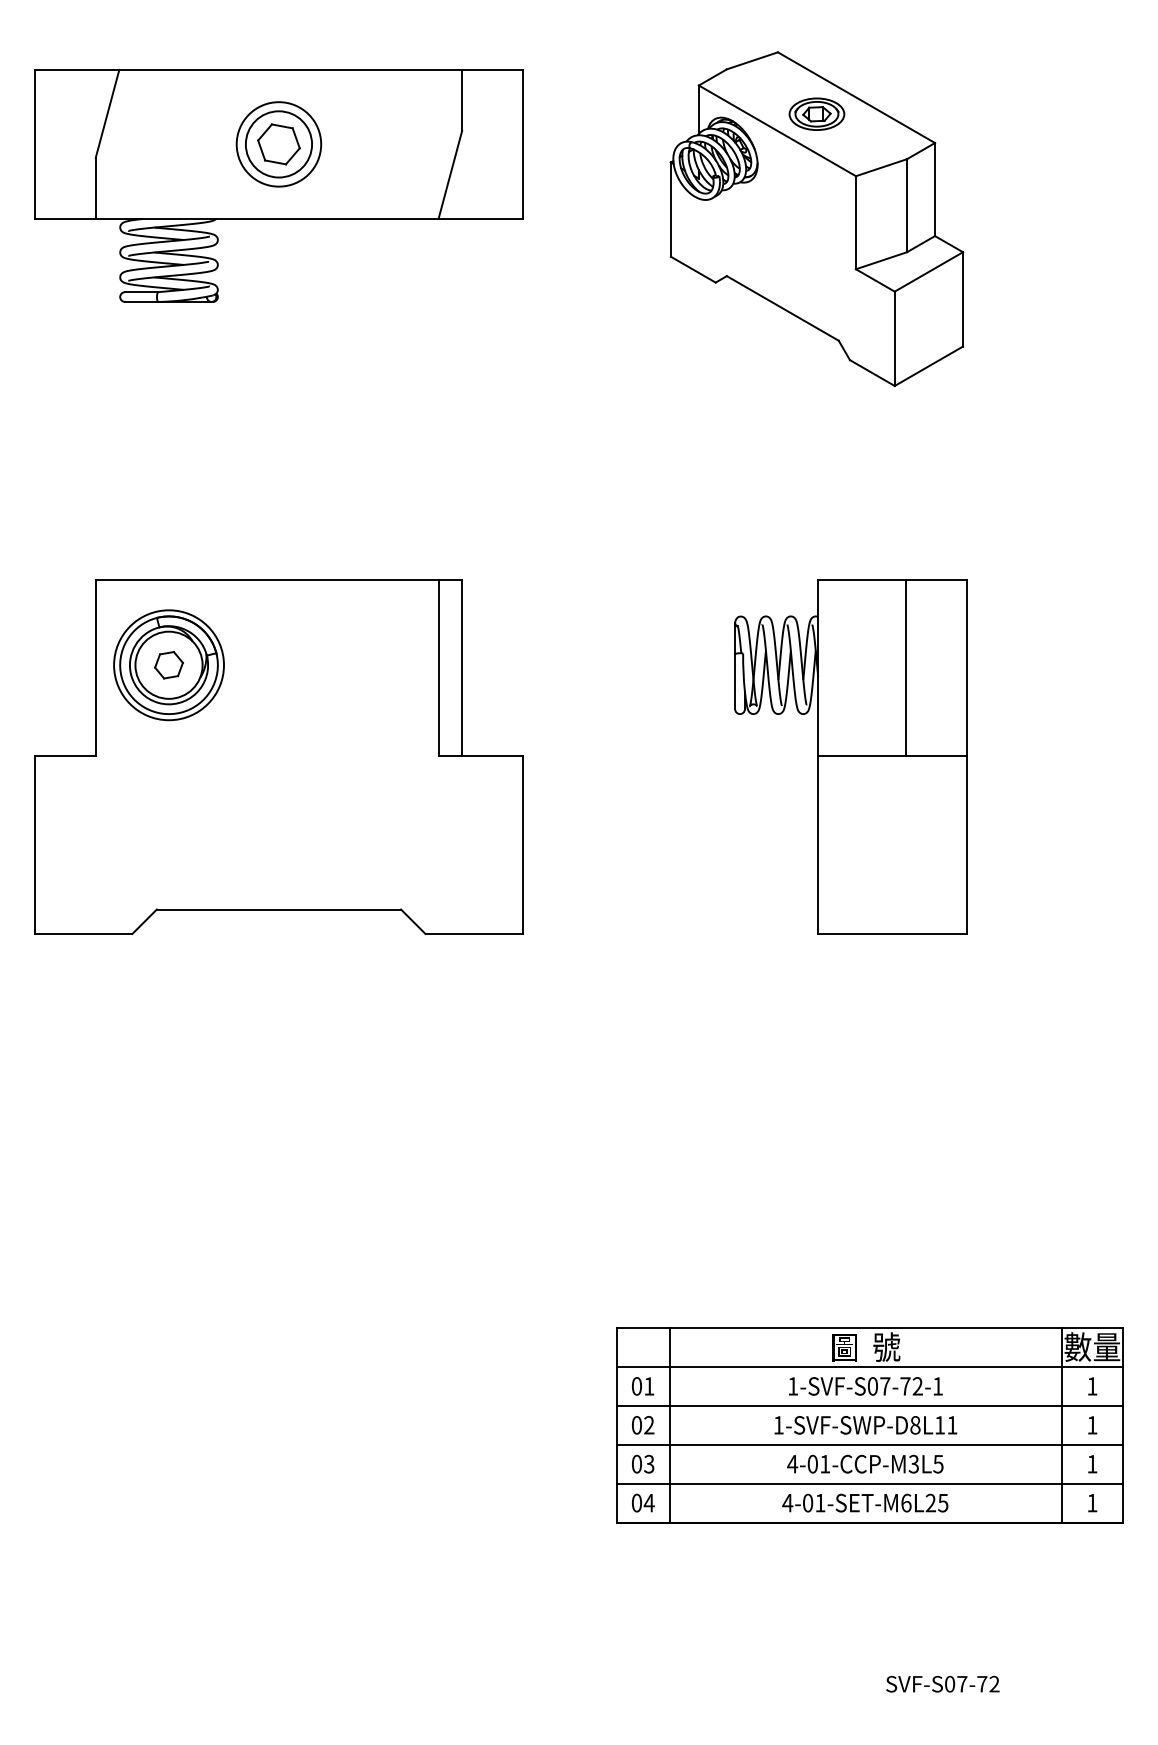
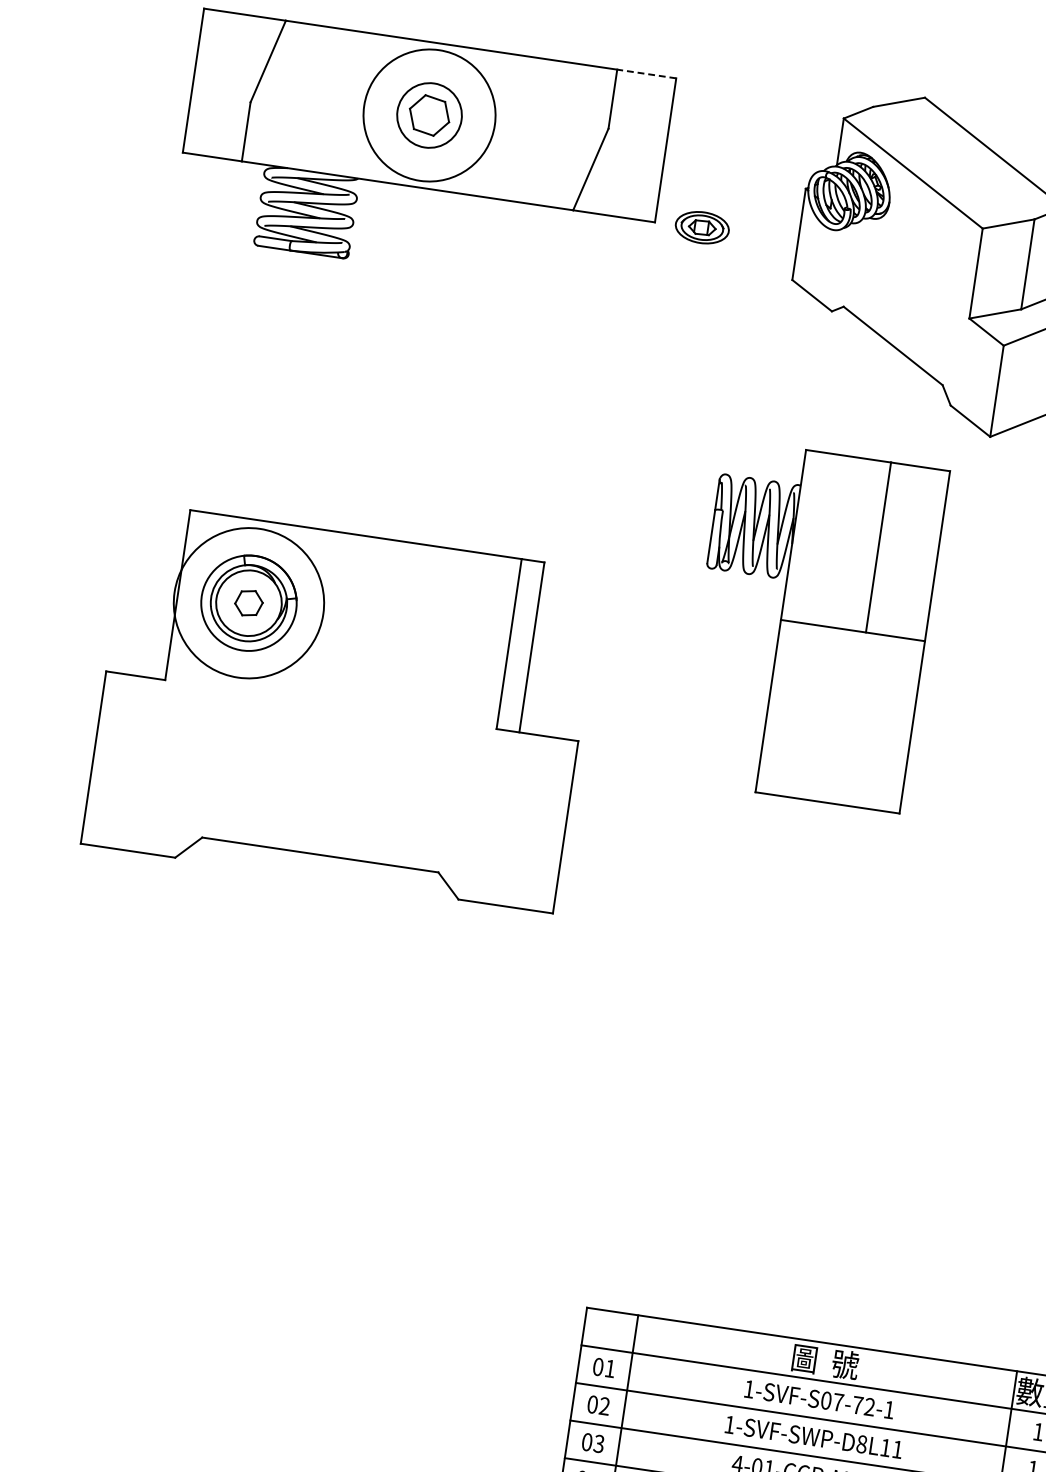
line: (492, 69) -> (646, 73), solid -> dashed
part: (816, 113) -> (702, 226), moved
circle: (278, 144) -> (429, 115), size x1.6
circle: (169, 665) -> (249, 603), size x1.4
part: (850, 756) -> (812, 625), moved

